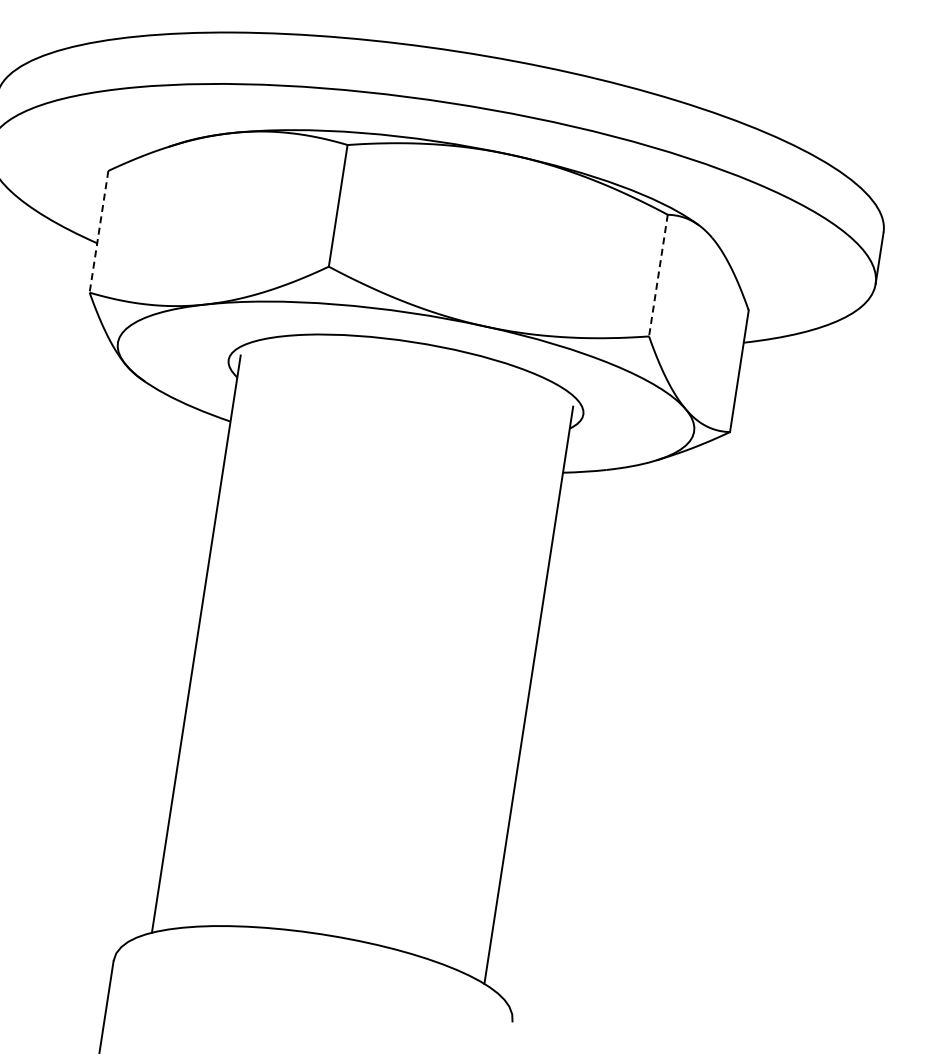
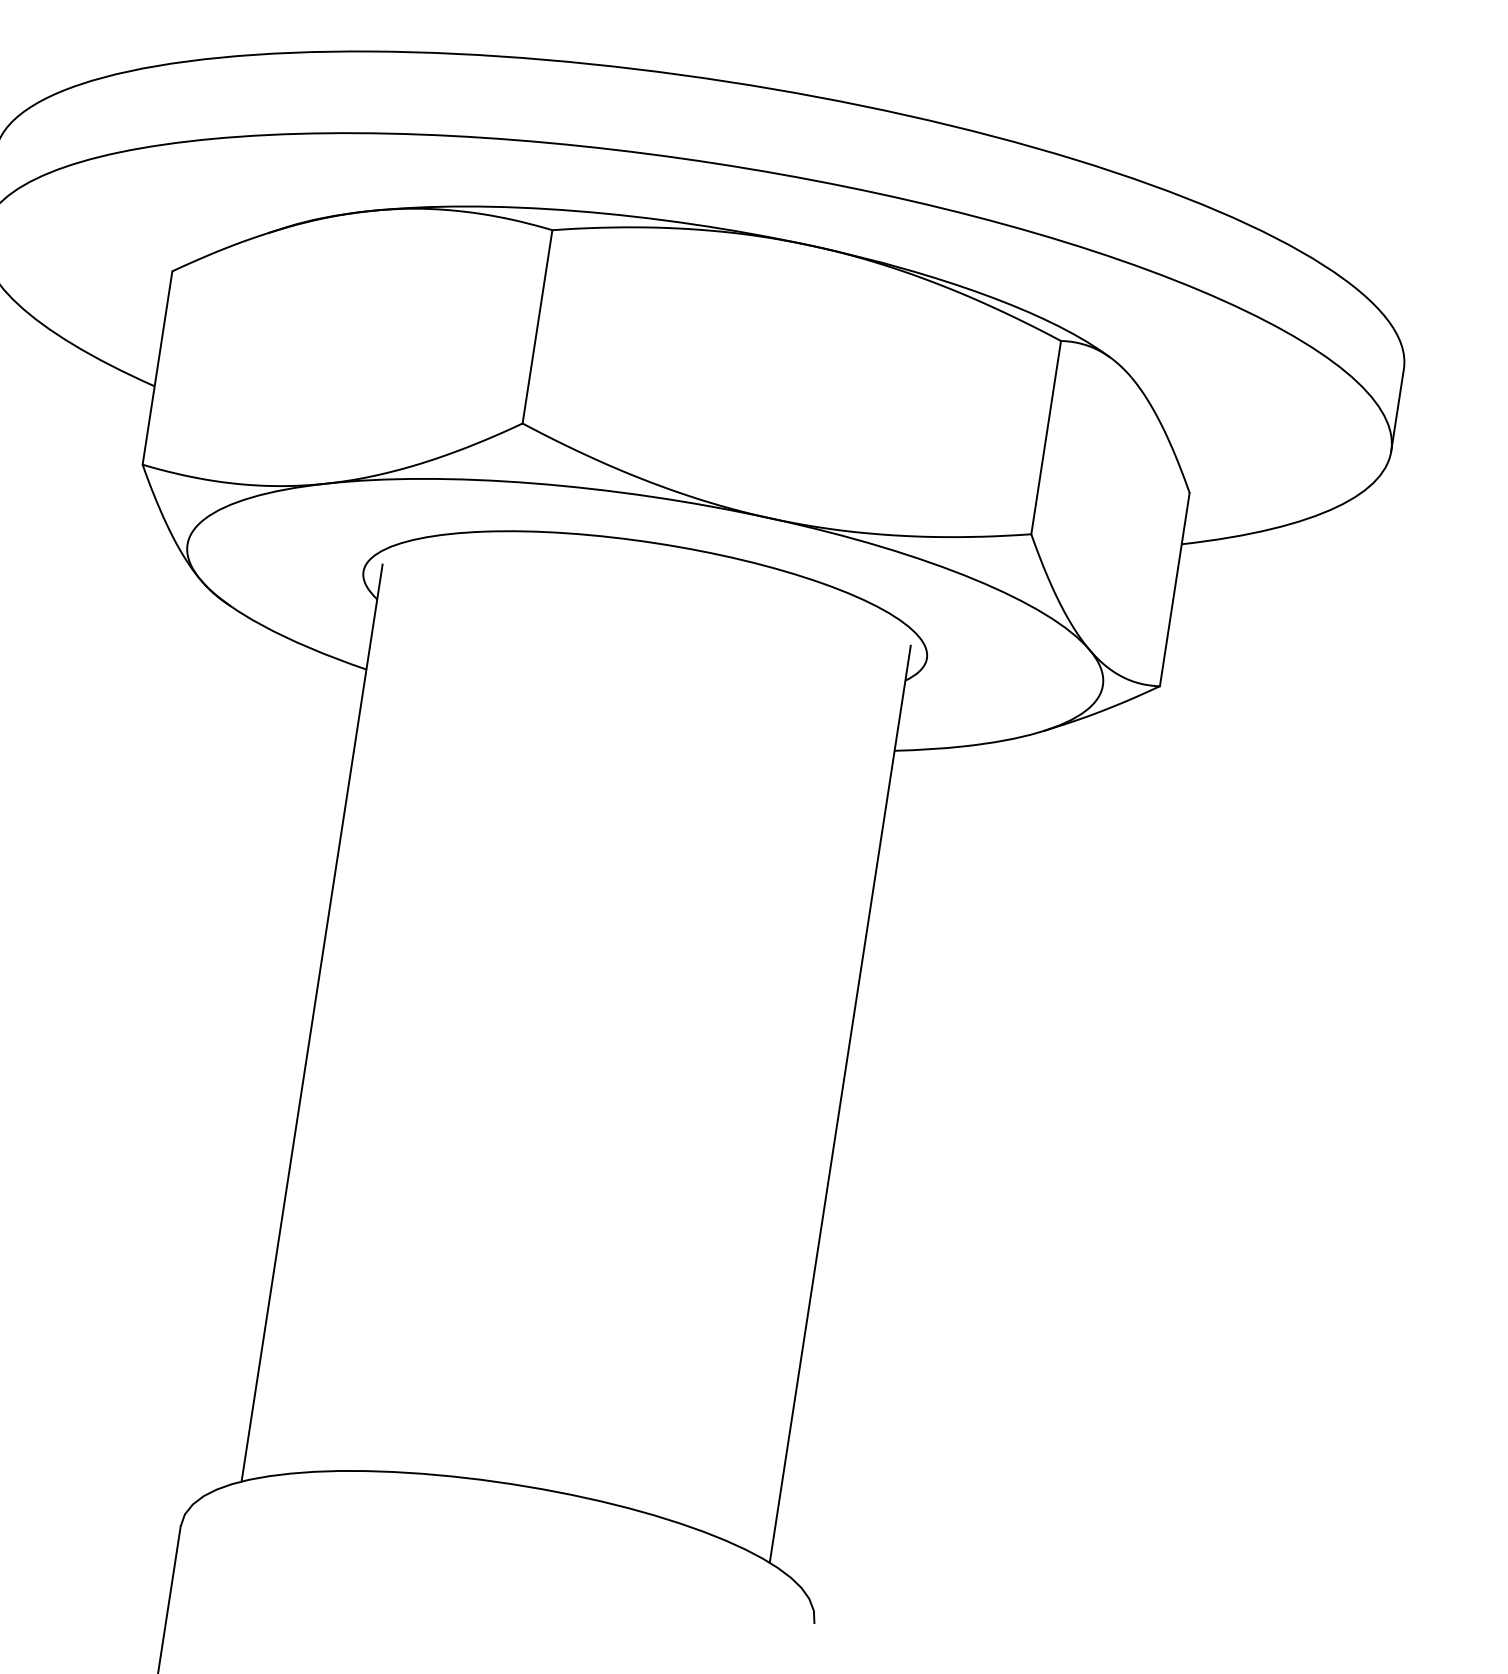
line: (99, 231) -> (158, 367), dashed -> solid
line: (658, 275) -> (1046, 437), dashed -> solid

